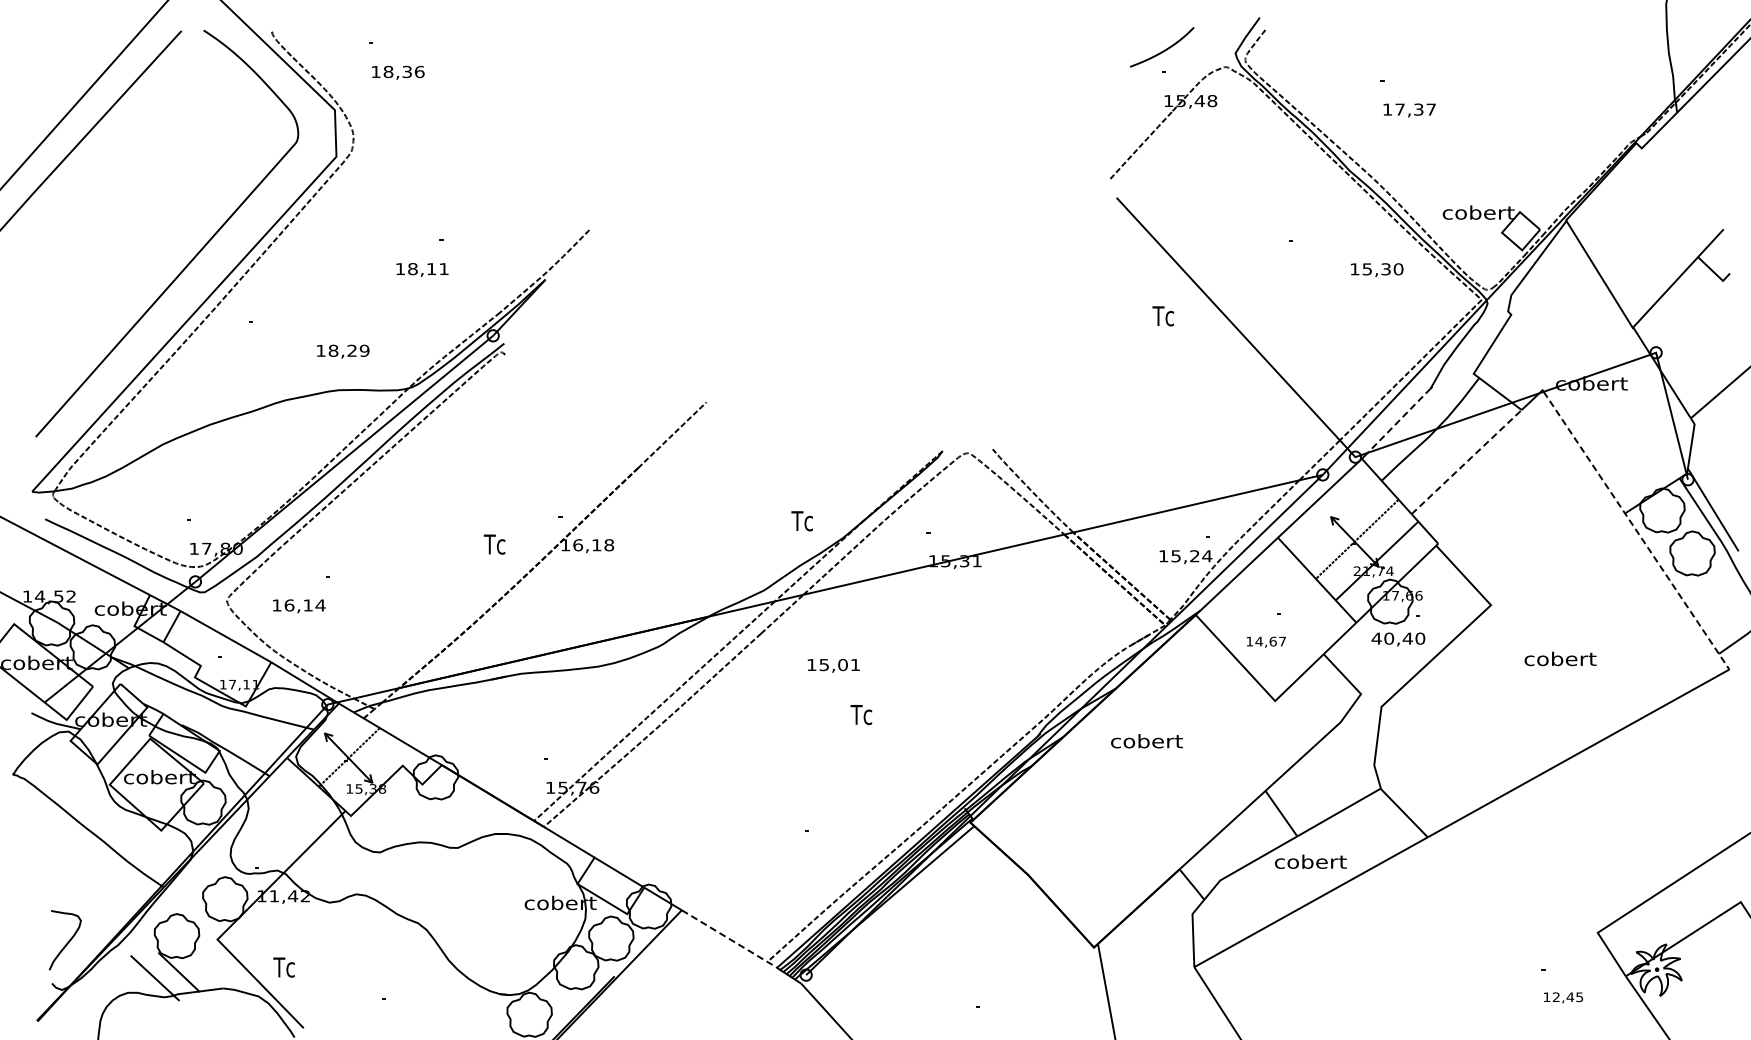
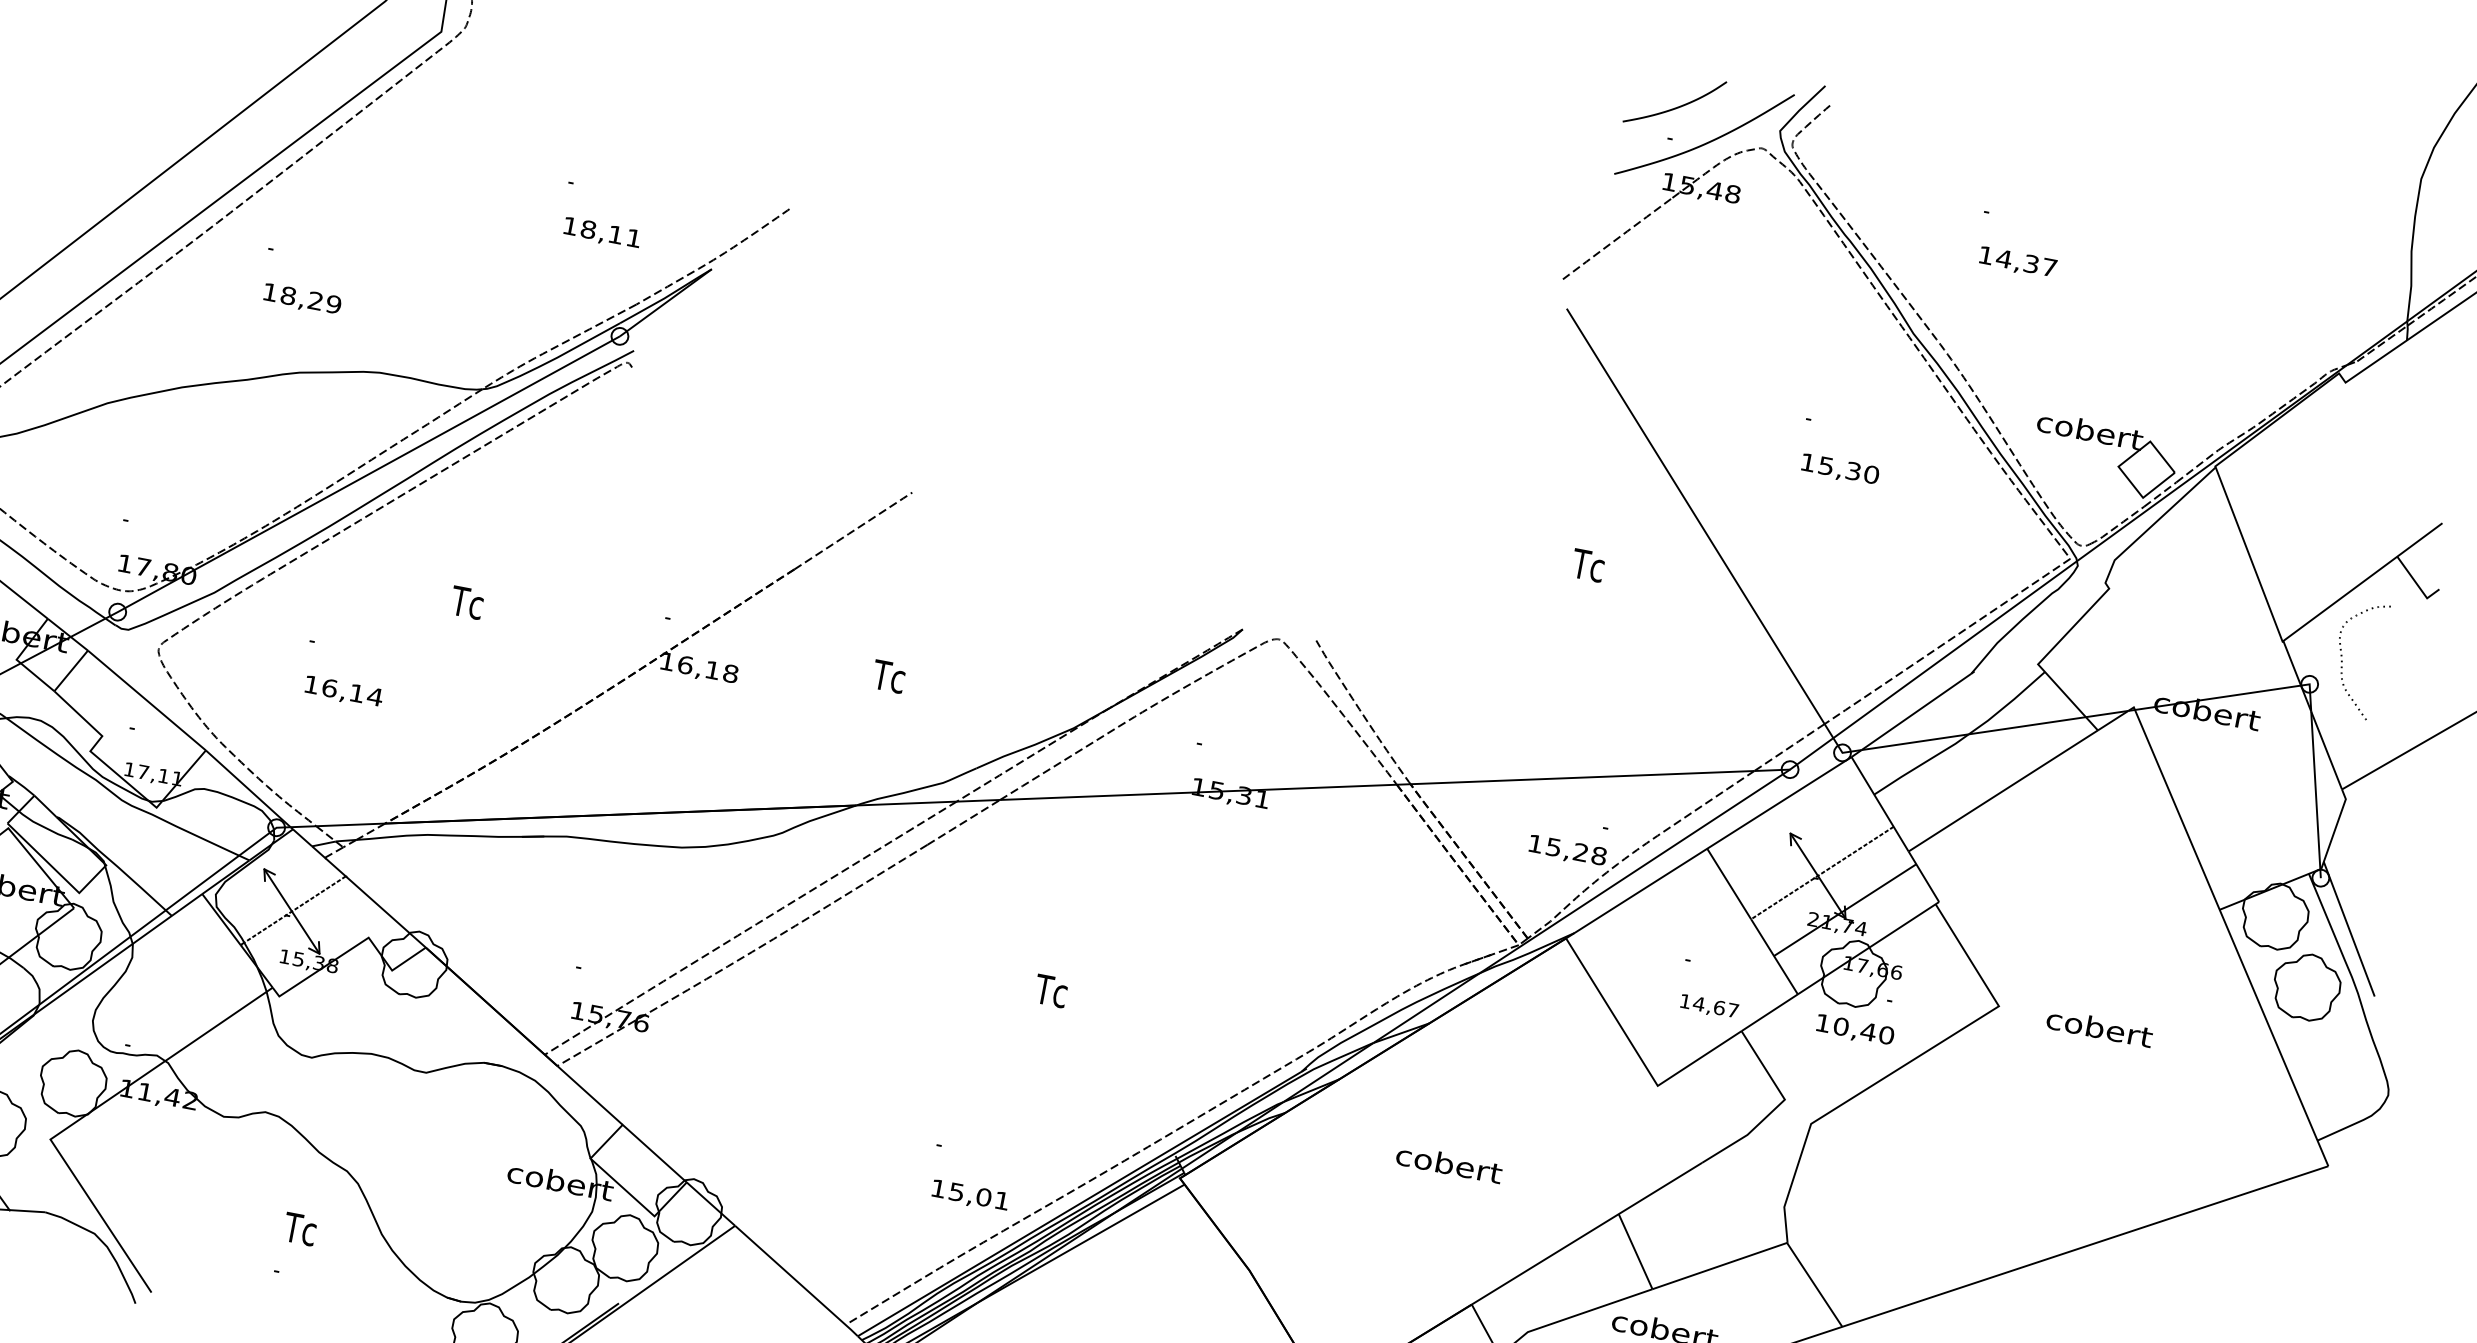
curve: (1189, 68) -> (1708, 140), added
text: (1399, 109) -> (2003, 258), 17,37 -> 14,37
text: (422, 269) -> (602, 232), moved
text: (1377, 270) -> (1840, 470), moved
text: (1162, 316) -> (1586, 565), moved
curve: (1675, 333) -> (2343, 661), added
text: (343, 351) -> (302, 299), moved
line: (1399, 420) -> (1916, 711), dashed -> solid
line: (1466, 462) -> (2002, 791), dashed -> solid
text: (801, 521) -> (887, 676), moved
line: (1636, 531) -> (2231, 939), dashed -> solid
text: (494, 544) -> (466, 602), moved
text: (1207, 556) -> (1599, 856), 15,24 -> 15,28
text: (299, 606) -> (344, 692), moved
text: (1376, 638) -> (1822, 1022), 40,40 -> 10,40
text: (1265, 641) -> (1708, 1005), moved
text: (1560, 658) -> (2099, 1027), moved
text: (833, 665) -> (969, 1195), moved
text: (1146, 741) -> (1448, 1164), moved
line: (730, 939) -> (797, 1281), dashed -> solid
text: (283, 967) -> (299, 1229), moved

